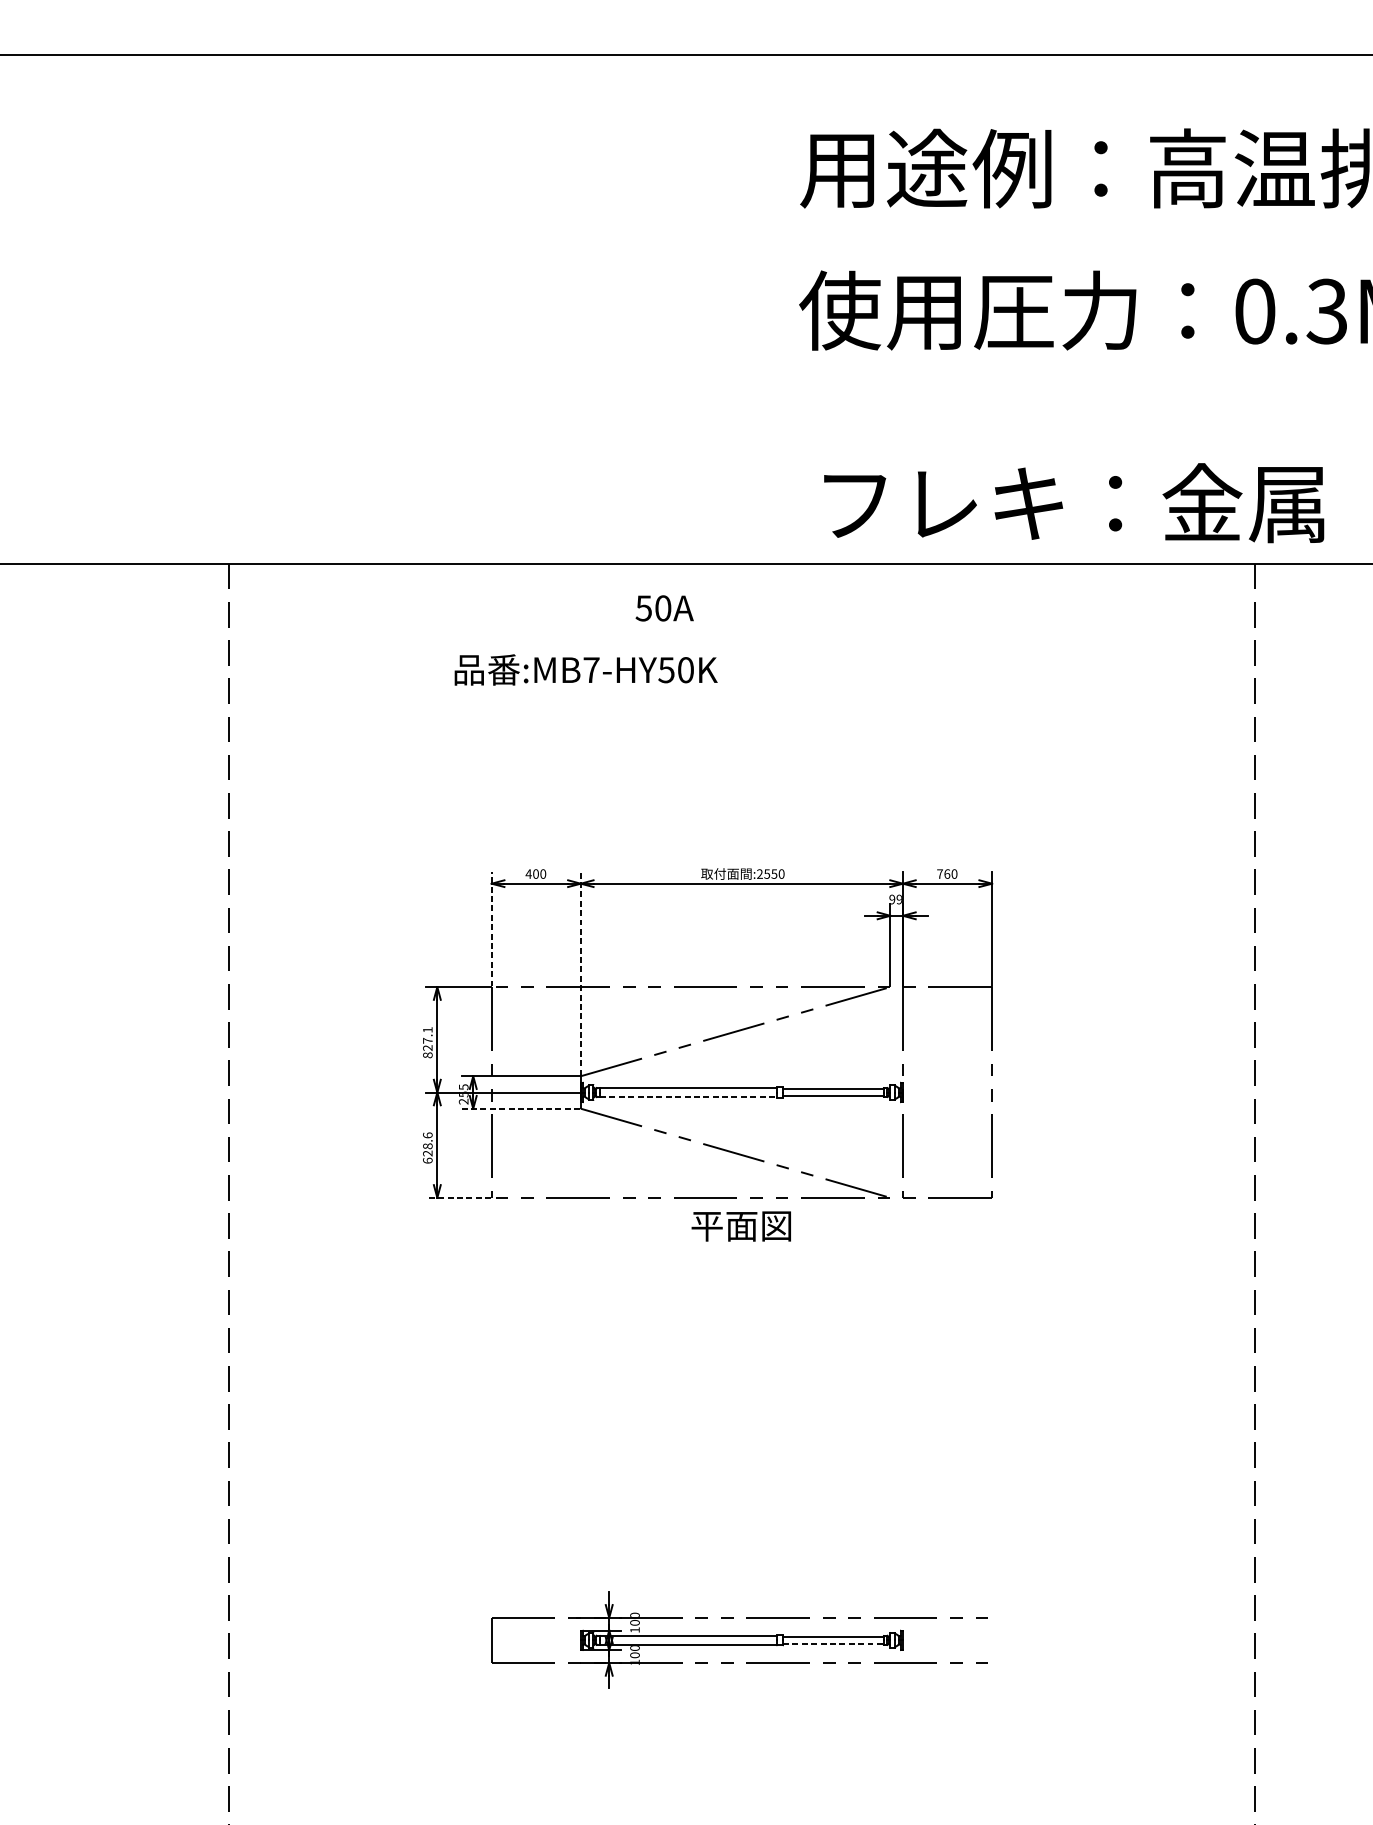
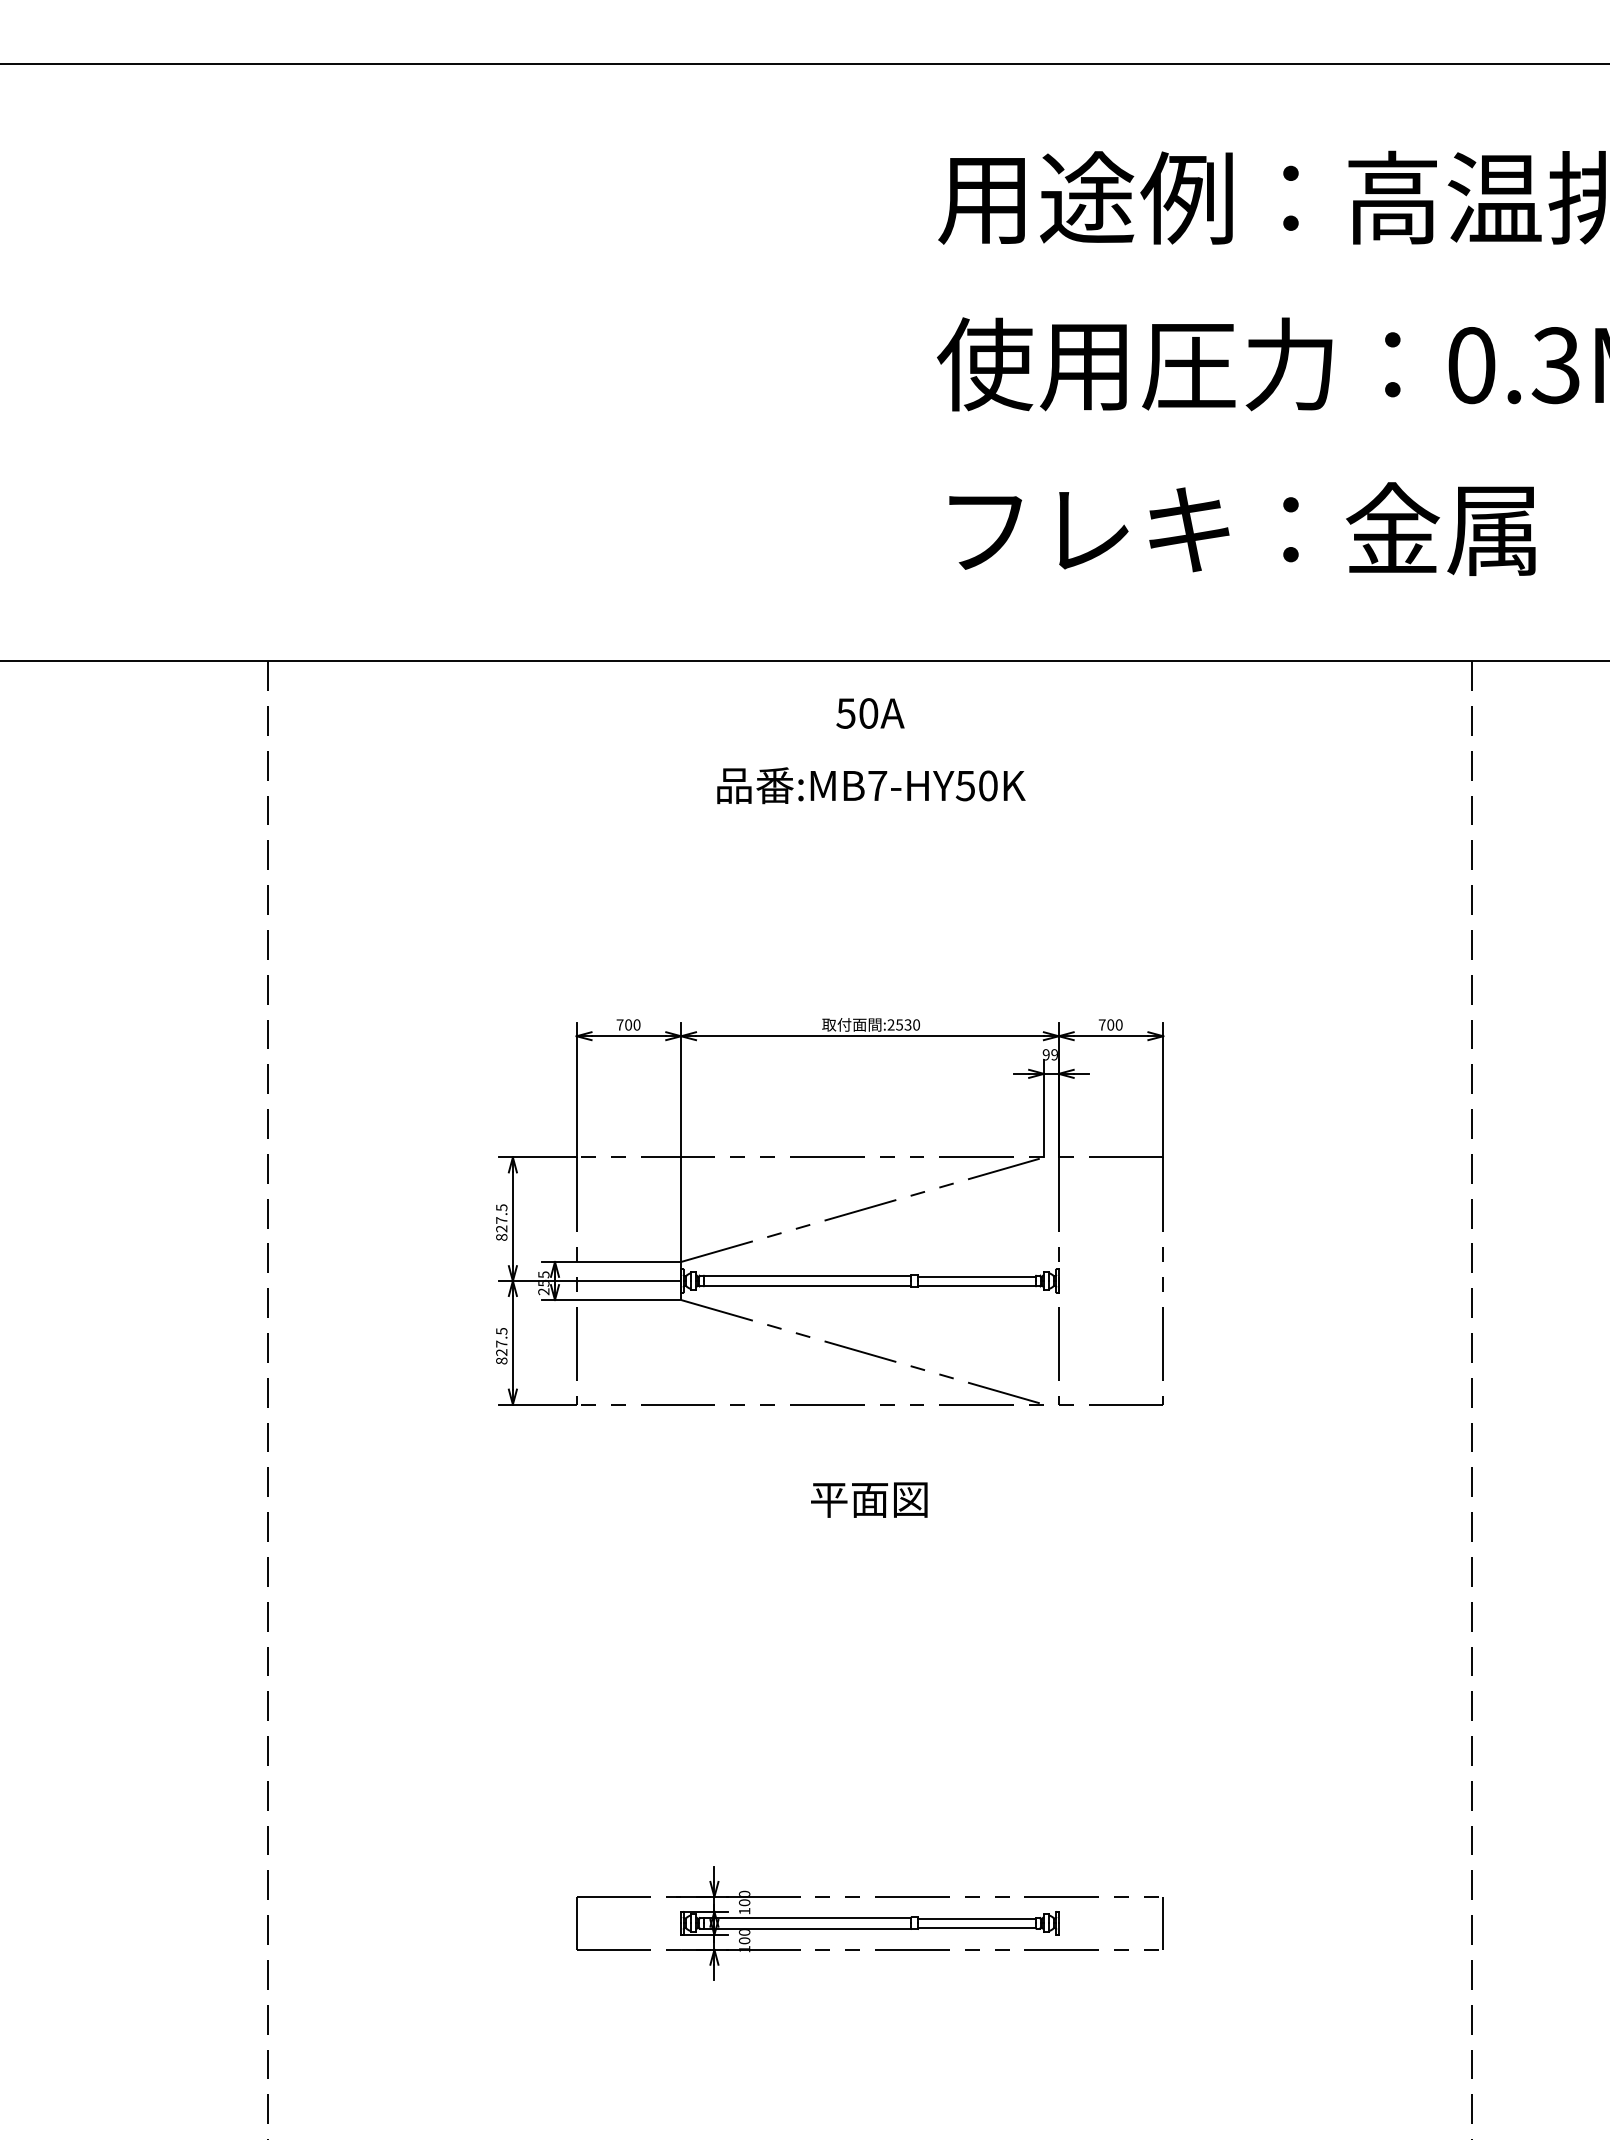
text: (1074, 502) -> (1242, 528), moved
text: (664, 608) -> (870, 713), moved
text: (586, 669) -> (871, 785), moved
text: (528, 873) -> (619, 1024), 400 -> 700
text: (774, 873) -> (908, 1024), :2550 -> :2530
text: (947, 873) -> (1110, 1024), 760 -> 700
line: (491, 929) -> (576, 1089), dashed -> solid
line: (581, 973) -> (681, 1141), dashed -> solid
text: (427, 1029) -> (501, 1207), 827.1 -> 827.5
line: (688, 1097) -> (807, 1286), dashed -> solid
line: (520, 1109) -> (610, 1300), dashed -> solid
text: (427, 1147) -> (501, 1345), 628.6 -> 827.5
line: (458, 1197) -> (537, 1404), dashed -> solid
text: (741, 1225) -> (869, 1499), moved
line: (992, 1639) -> (1163, 1922), added
line: (833, 1643) -> (977, 1927), dashed -> solid

